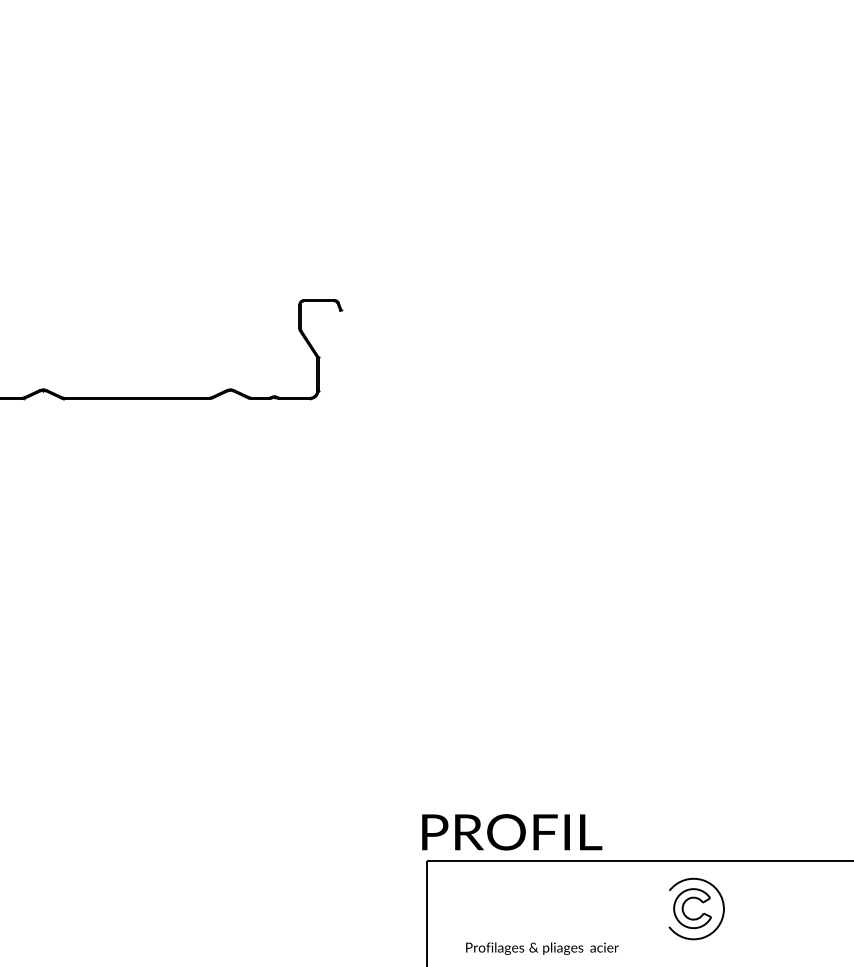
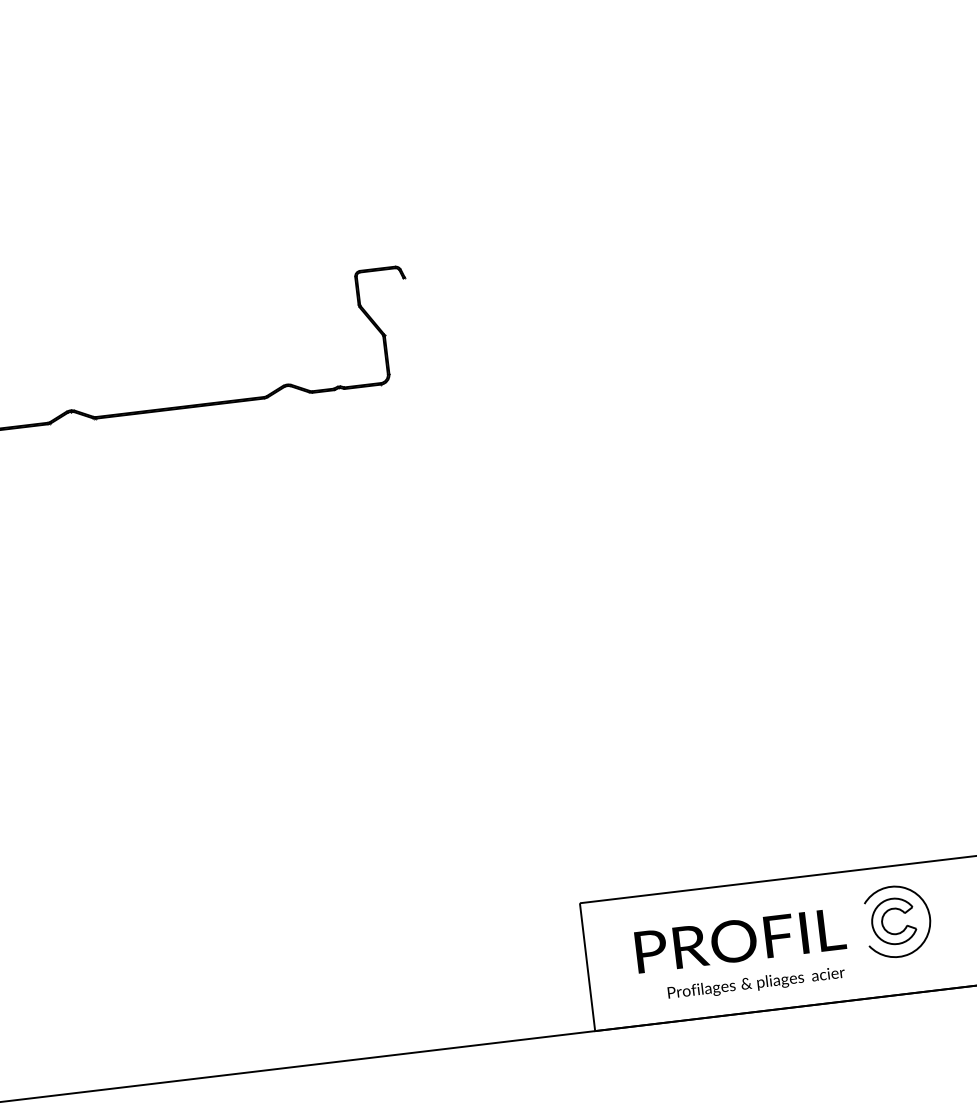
text: (512, 832) -> (740, 940), moved
text: (542, 948) -> (756, 983), moved

